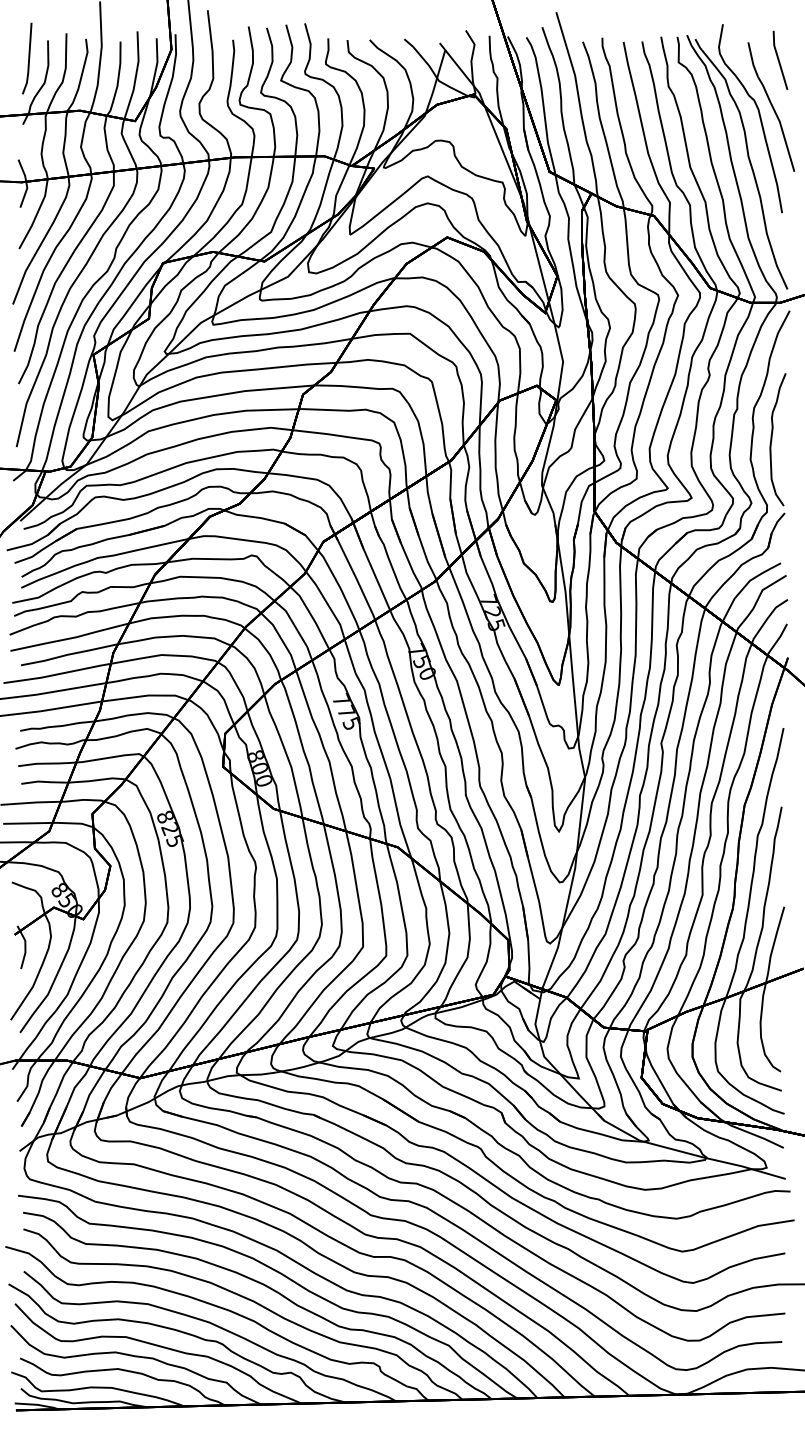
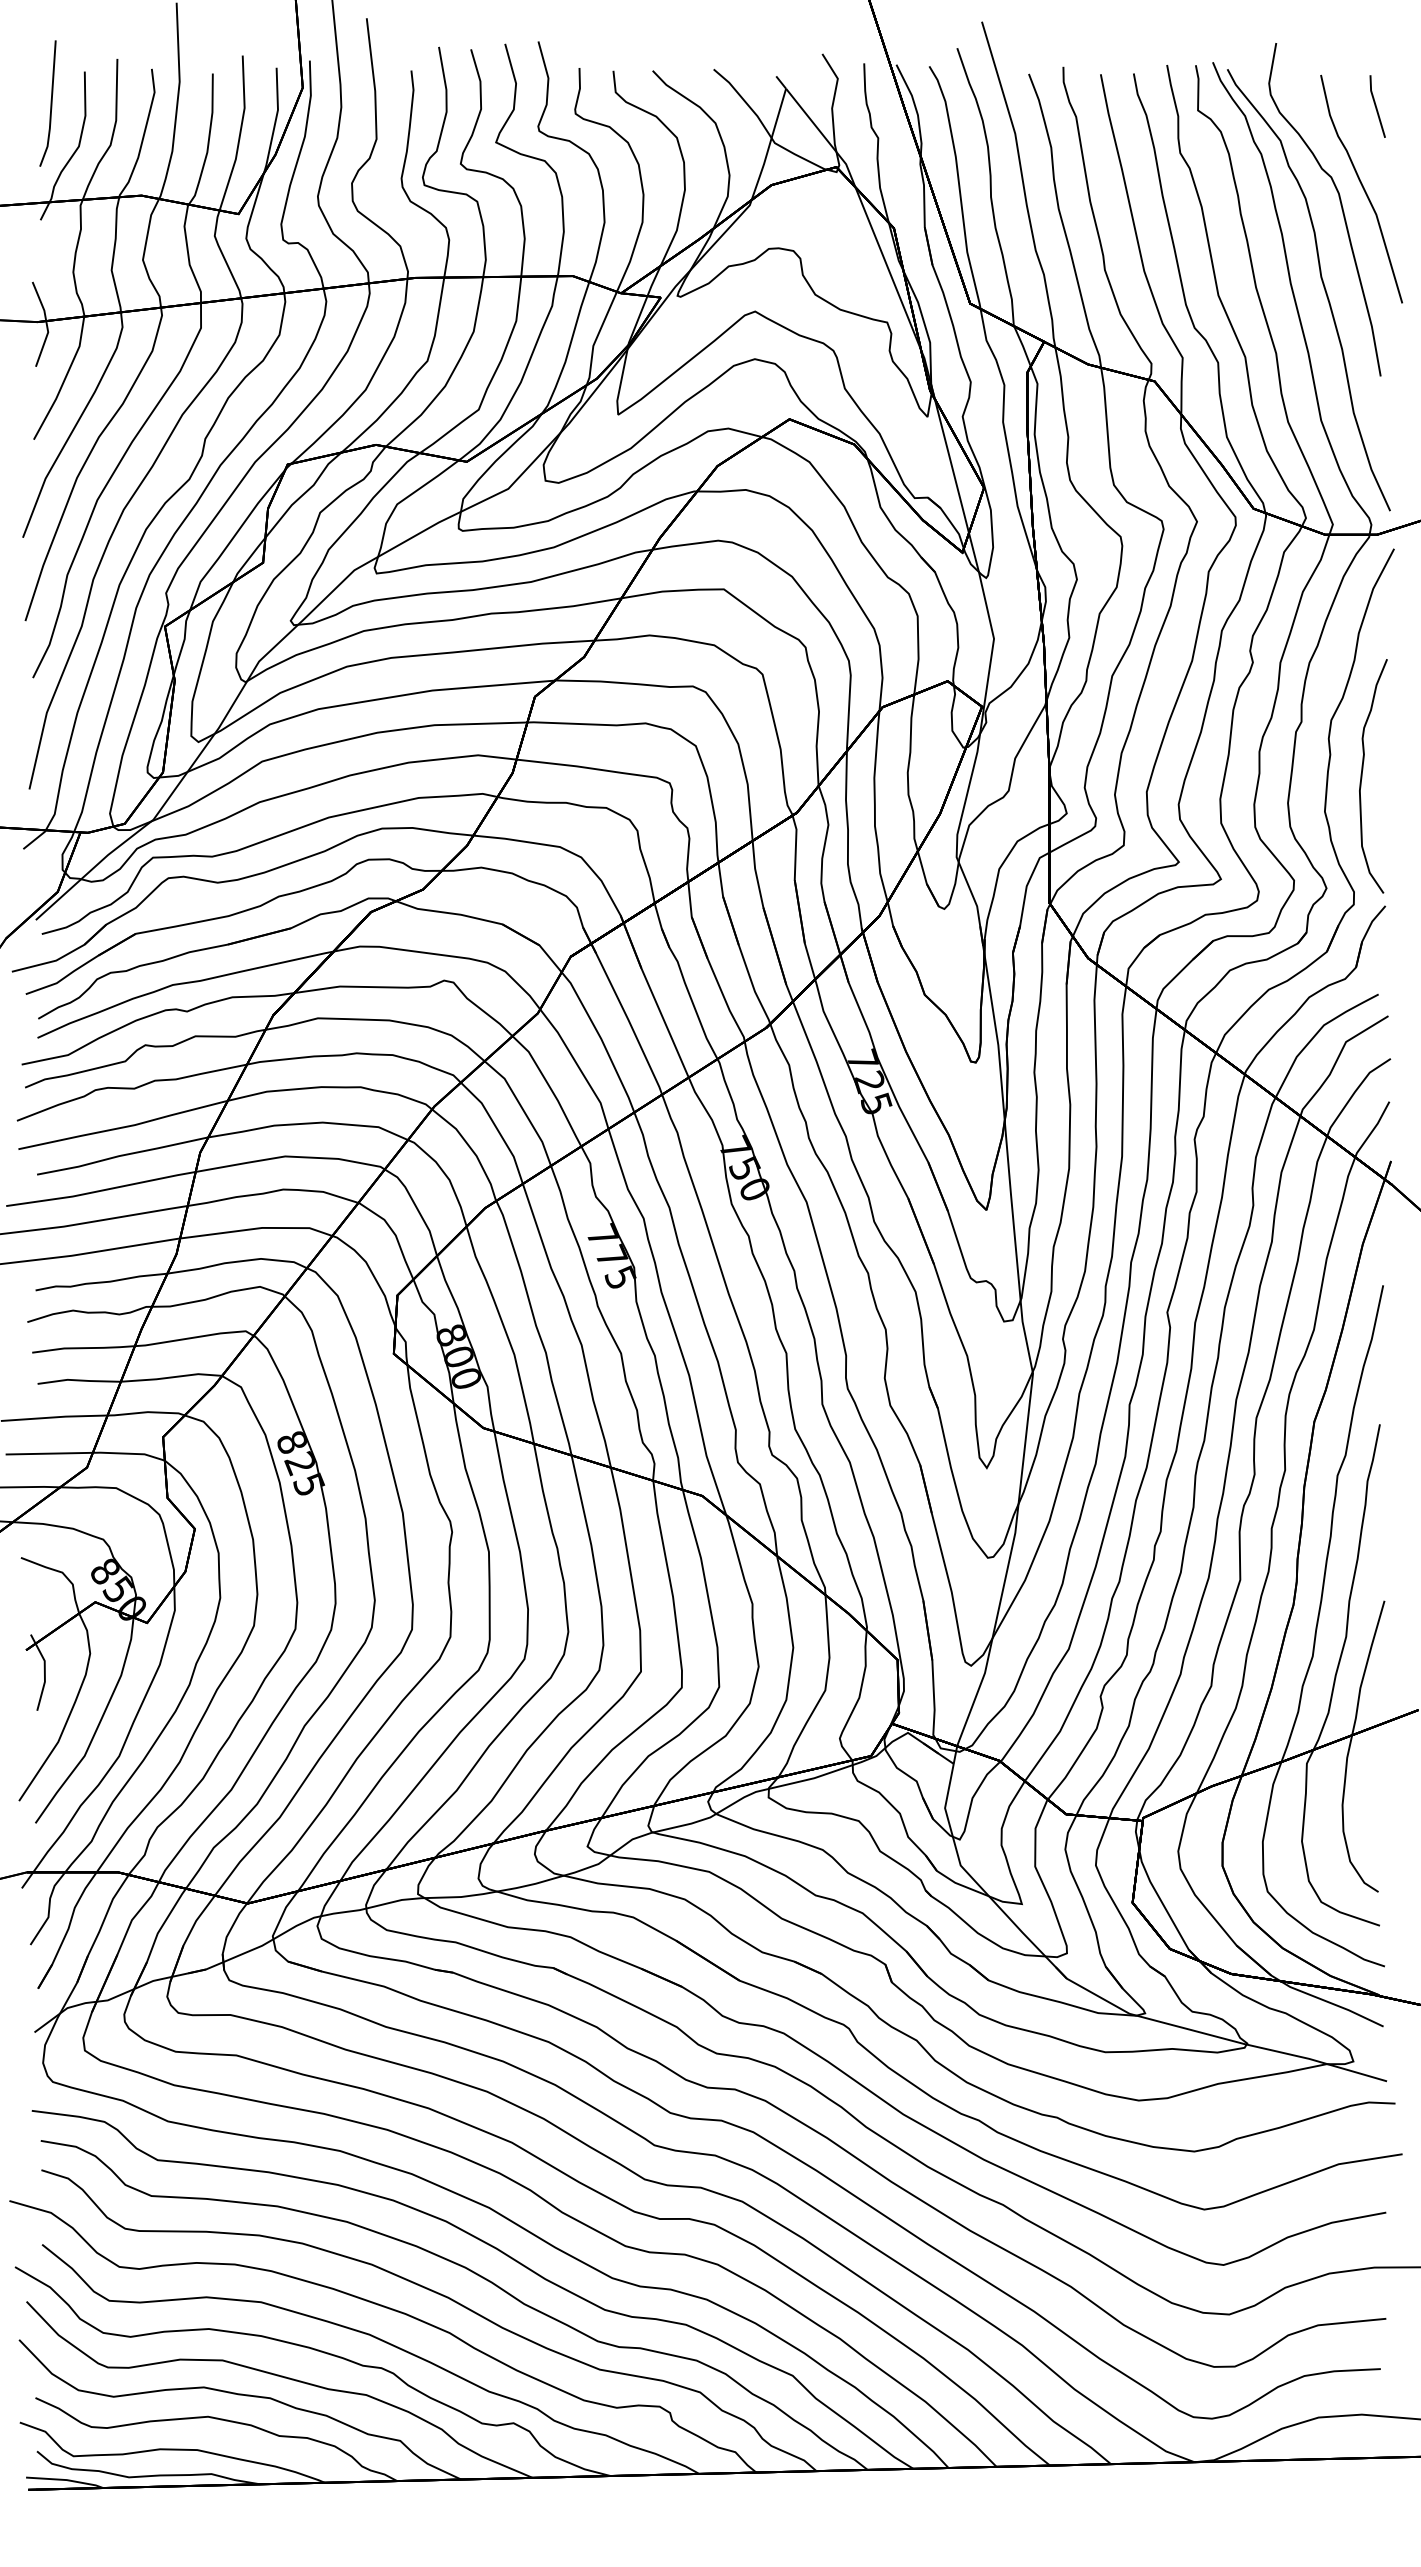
part: (780, 59) -> (1377, 105), size x0.6

